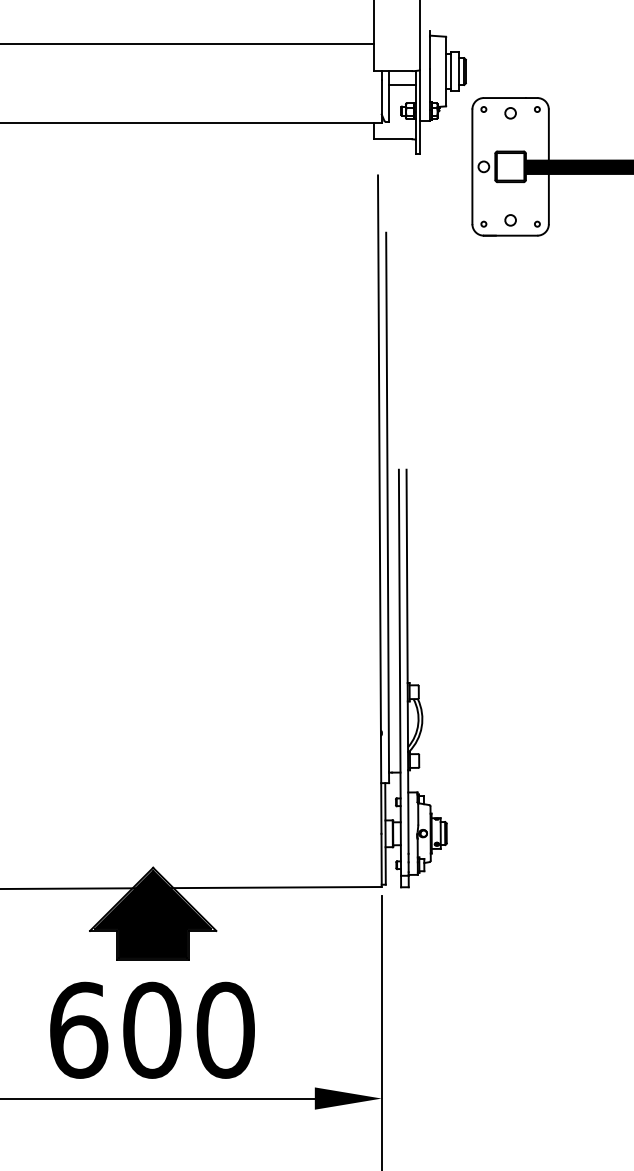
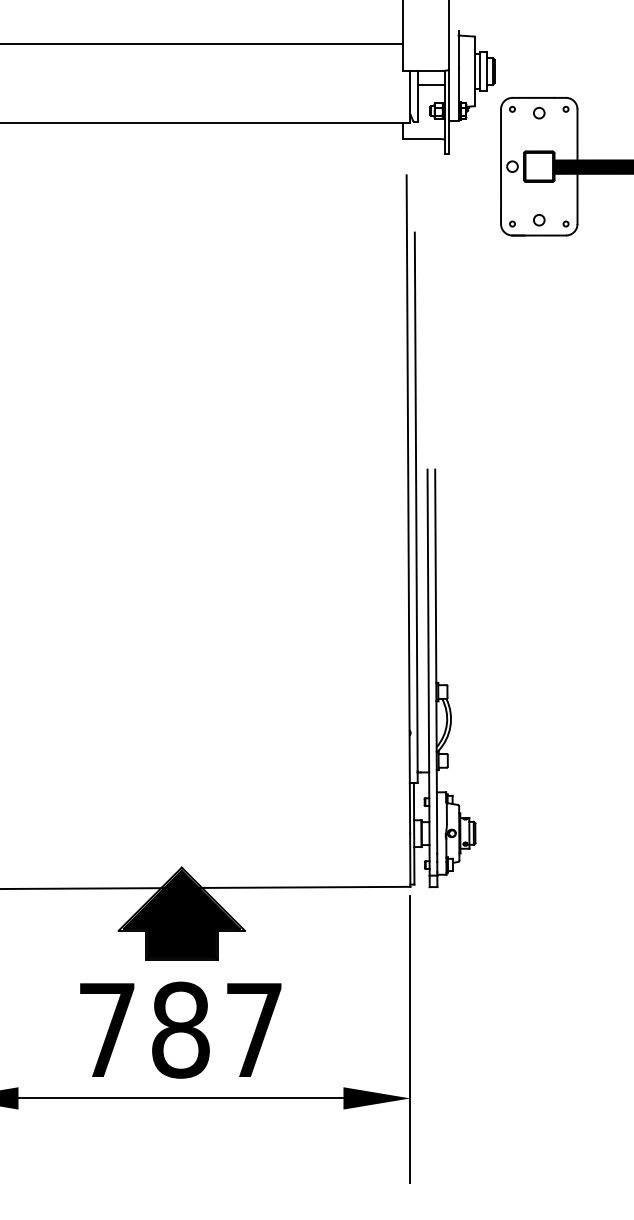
text: (151, 1029) -> (180, 1029), 600 -> 787

